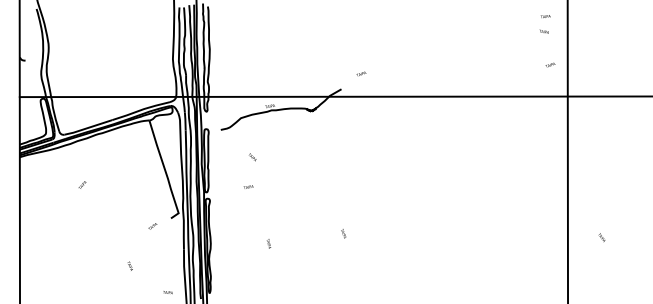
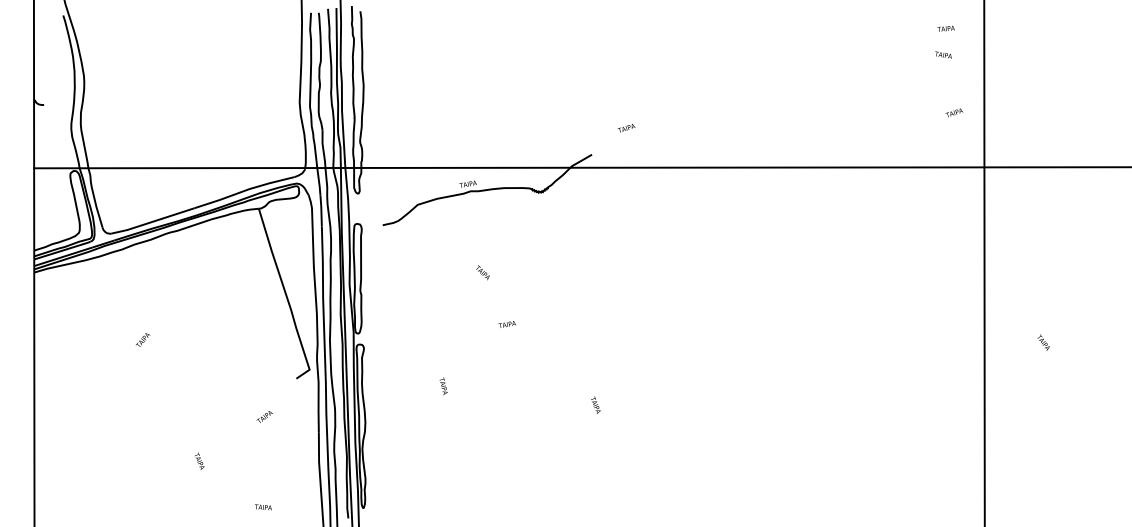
text: (252, 157) -> (482, 273), moved
text: (82, 184) -> (142, 338), moved
text: (248, 186) -> (507, 323), moved
text: (152, 226) -> (264, 416), moved
text: (601, 237) -> (1042, 342), moved
text: (268, 243) -> (442, 385), moved
text: (129, 265) -> (198, 460), moved
text: (167, 292) -> (262, 507), moved

